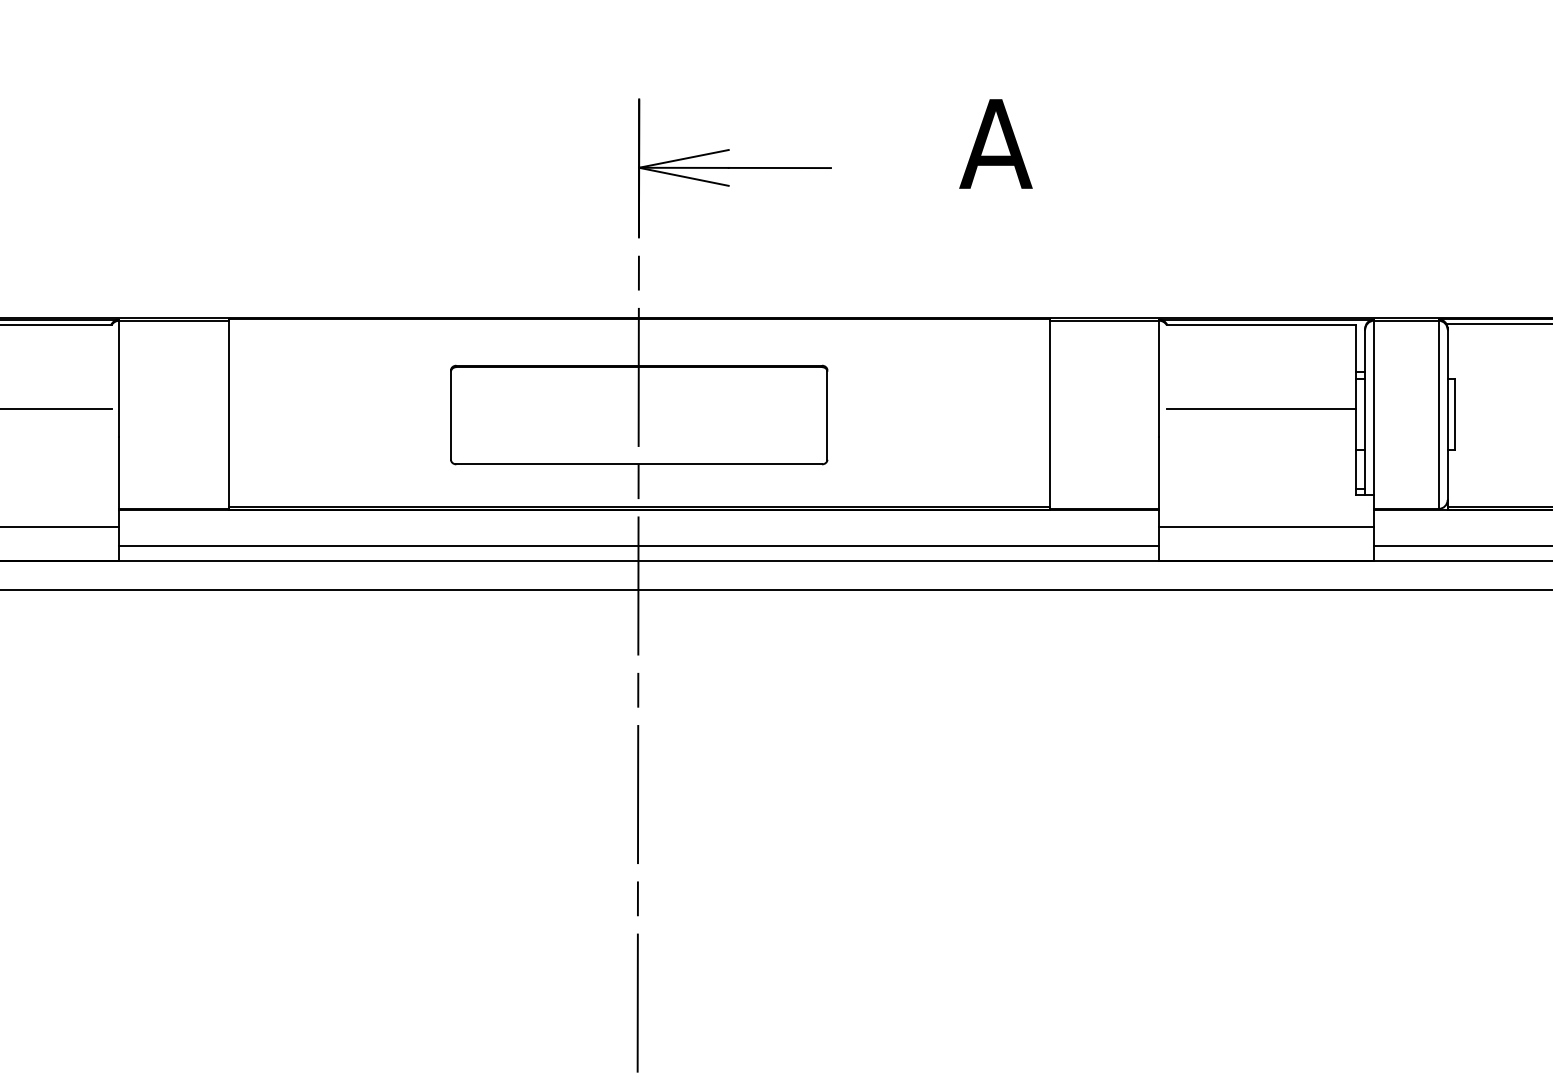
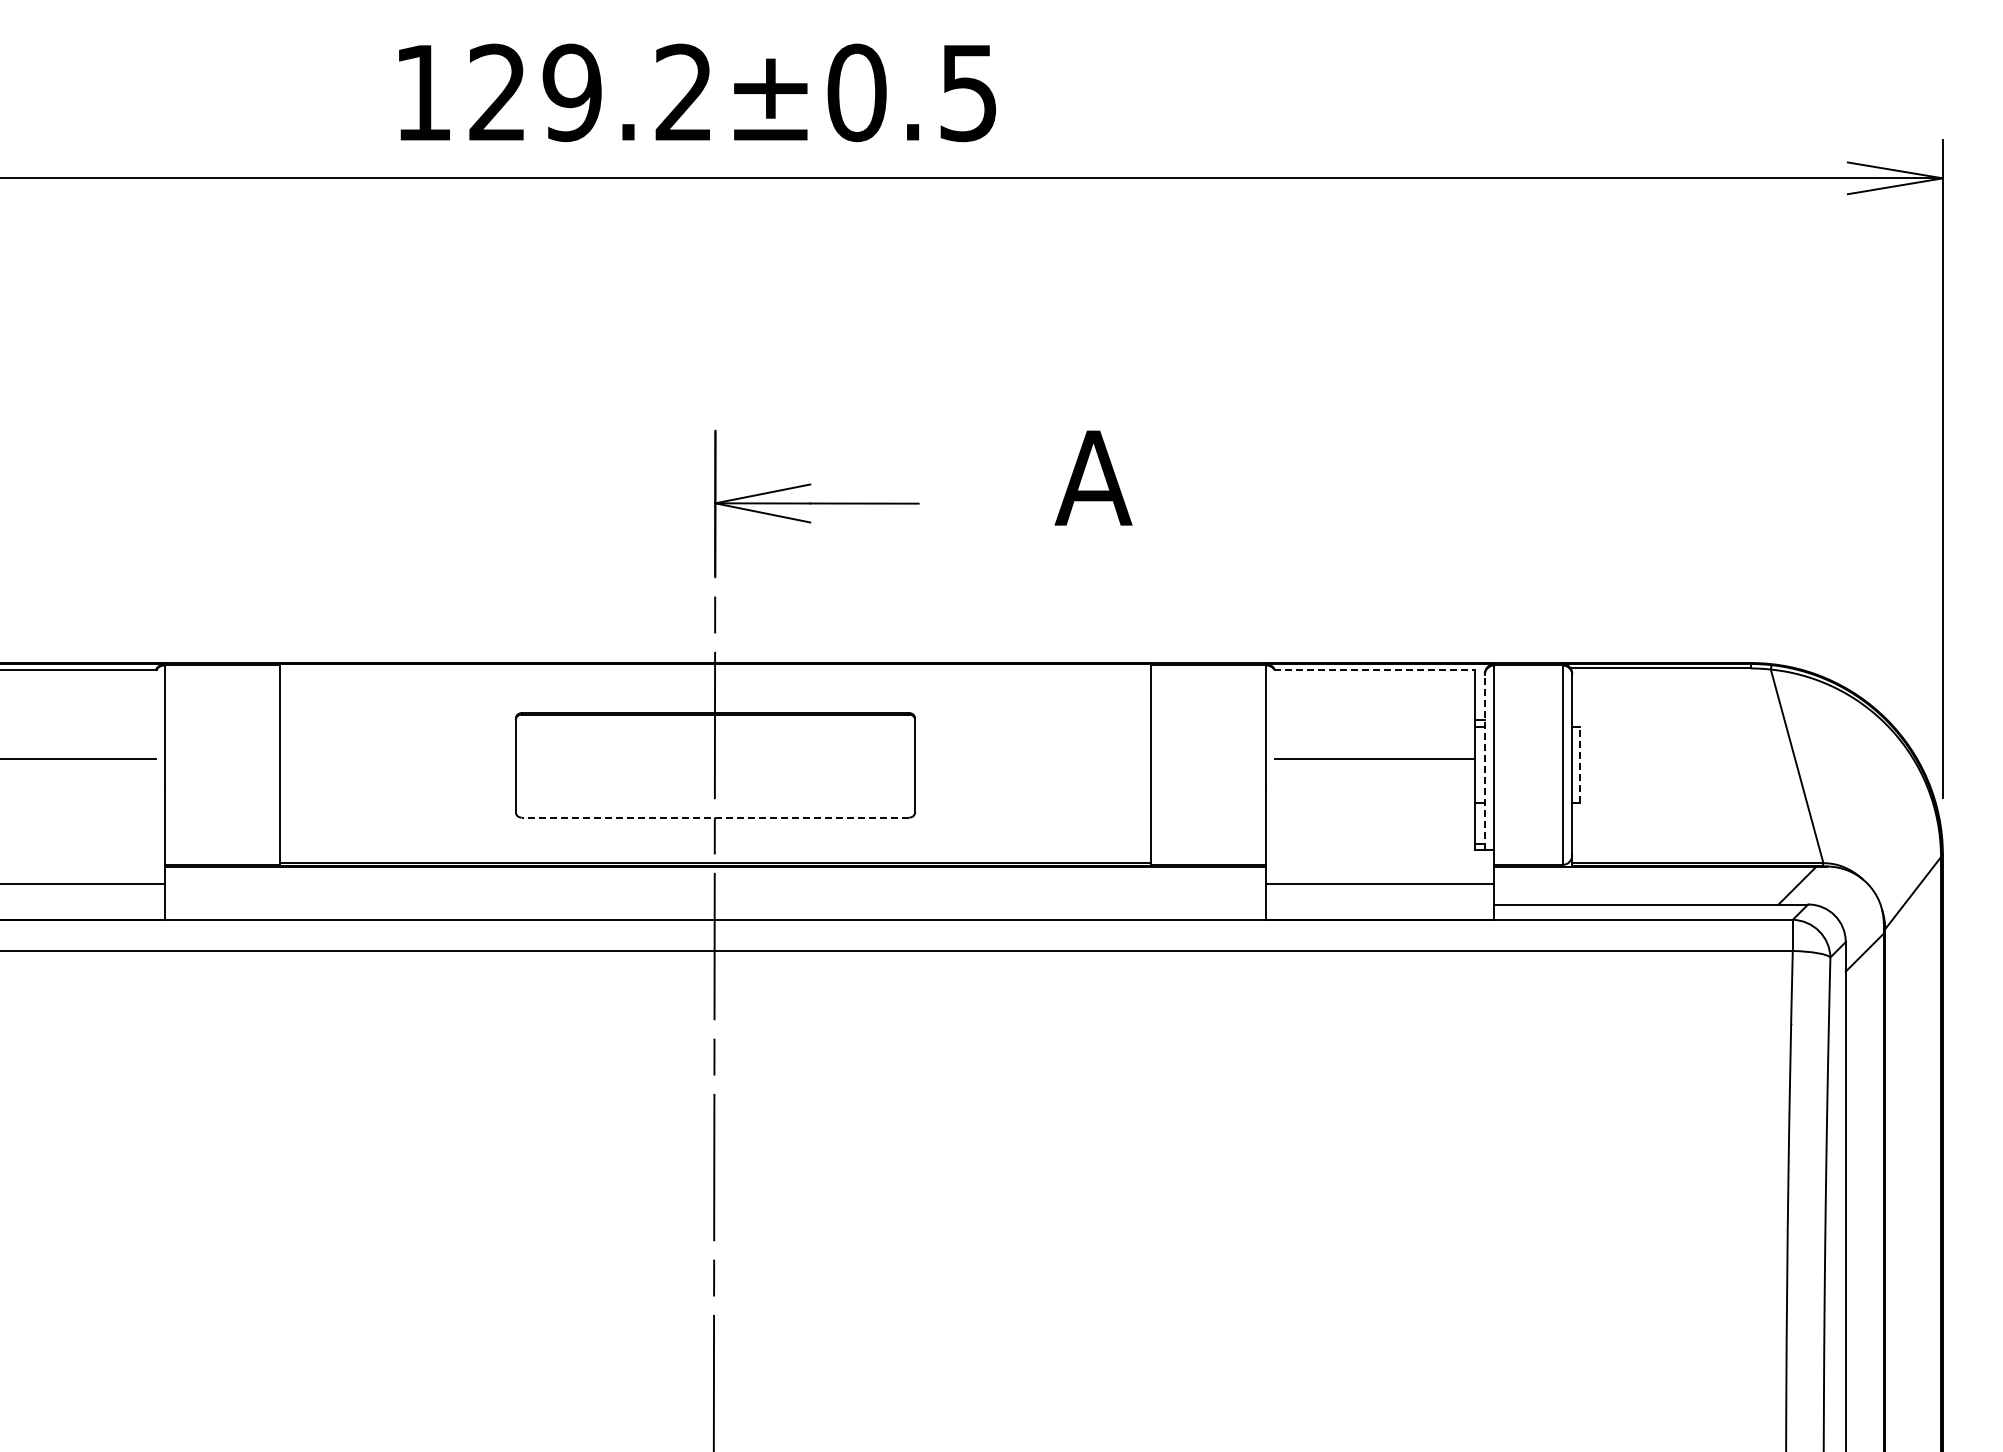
line: (1262, 324) -> (1375, 669), solid -> dashed
line: (1364, 412) -> (1484, 762), solid -> dashed
line: (1454, 414) -> (1579, 764), solid -> dashed
line: (639, 464) -> (715, 817), solid -> dashed
line: (639, 546) -> (715, 904), removed

